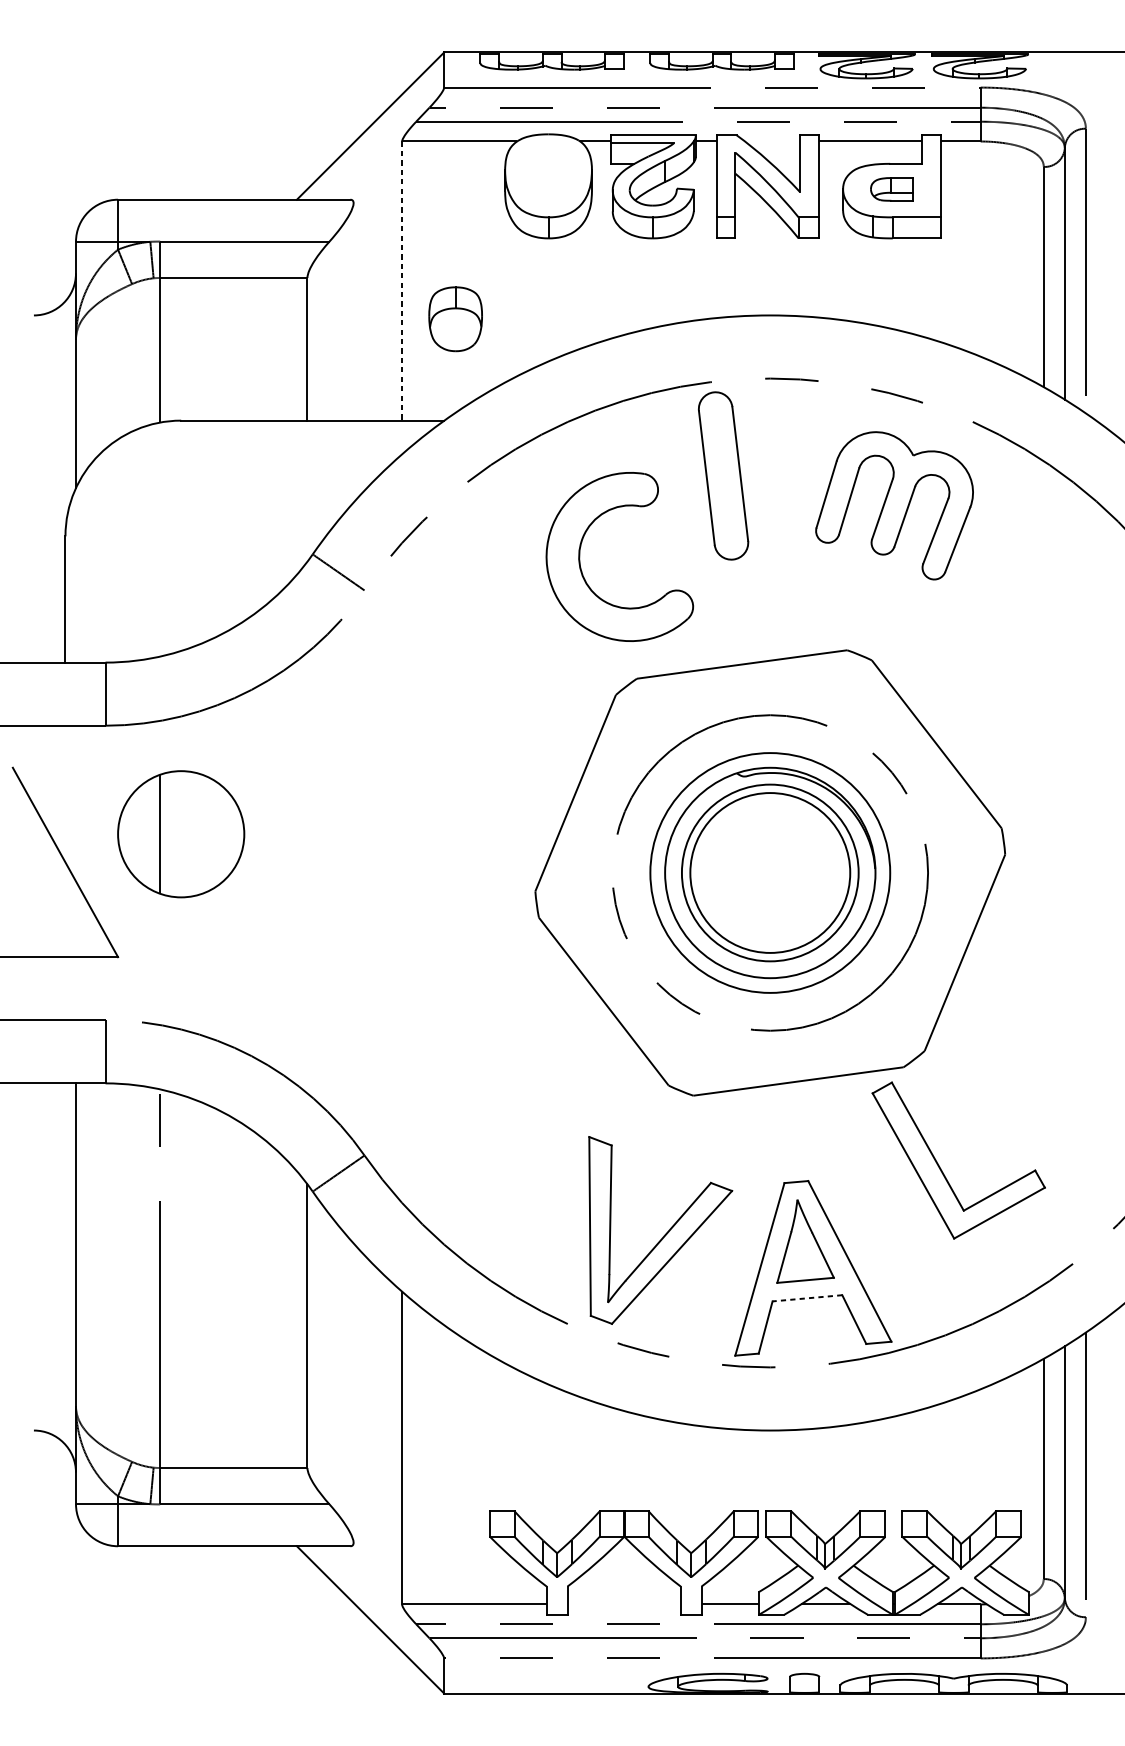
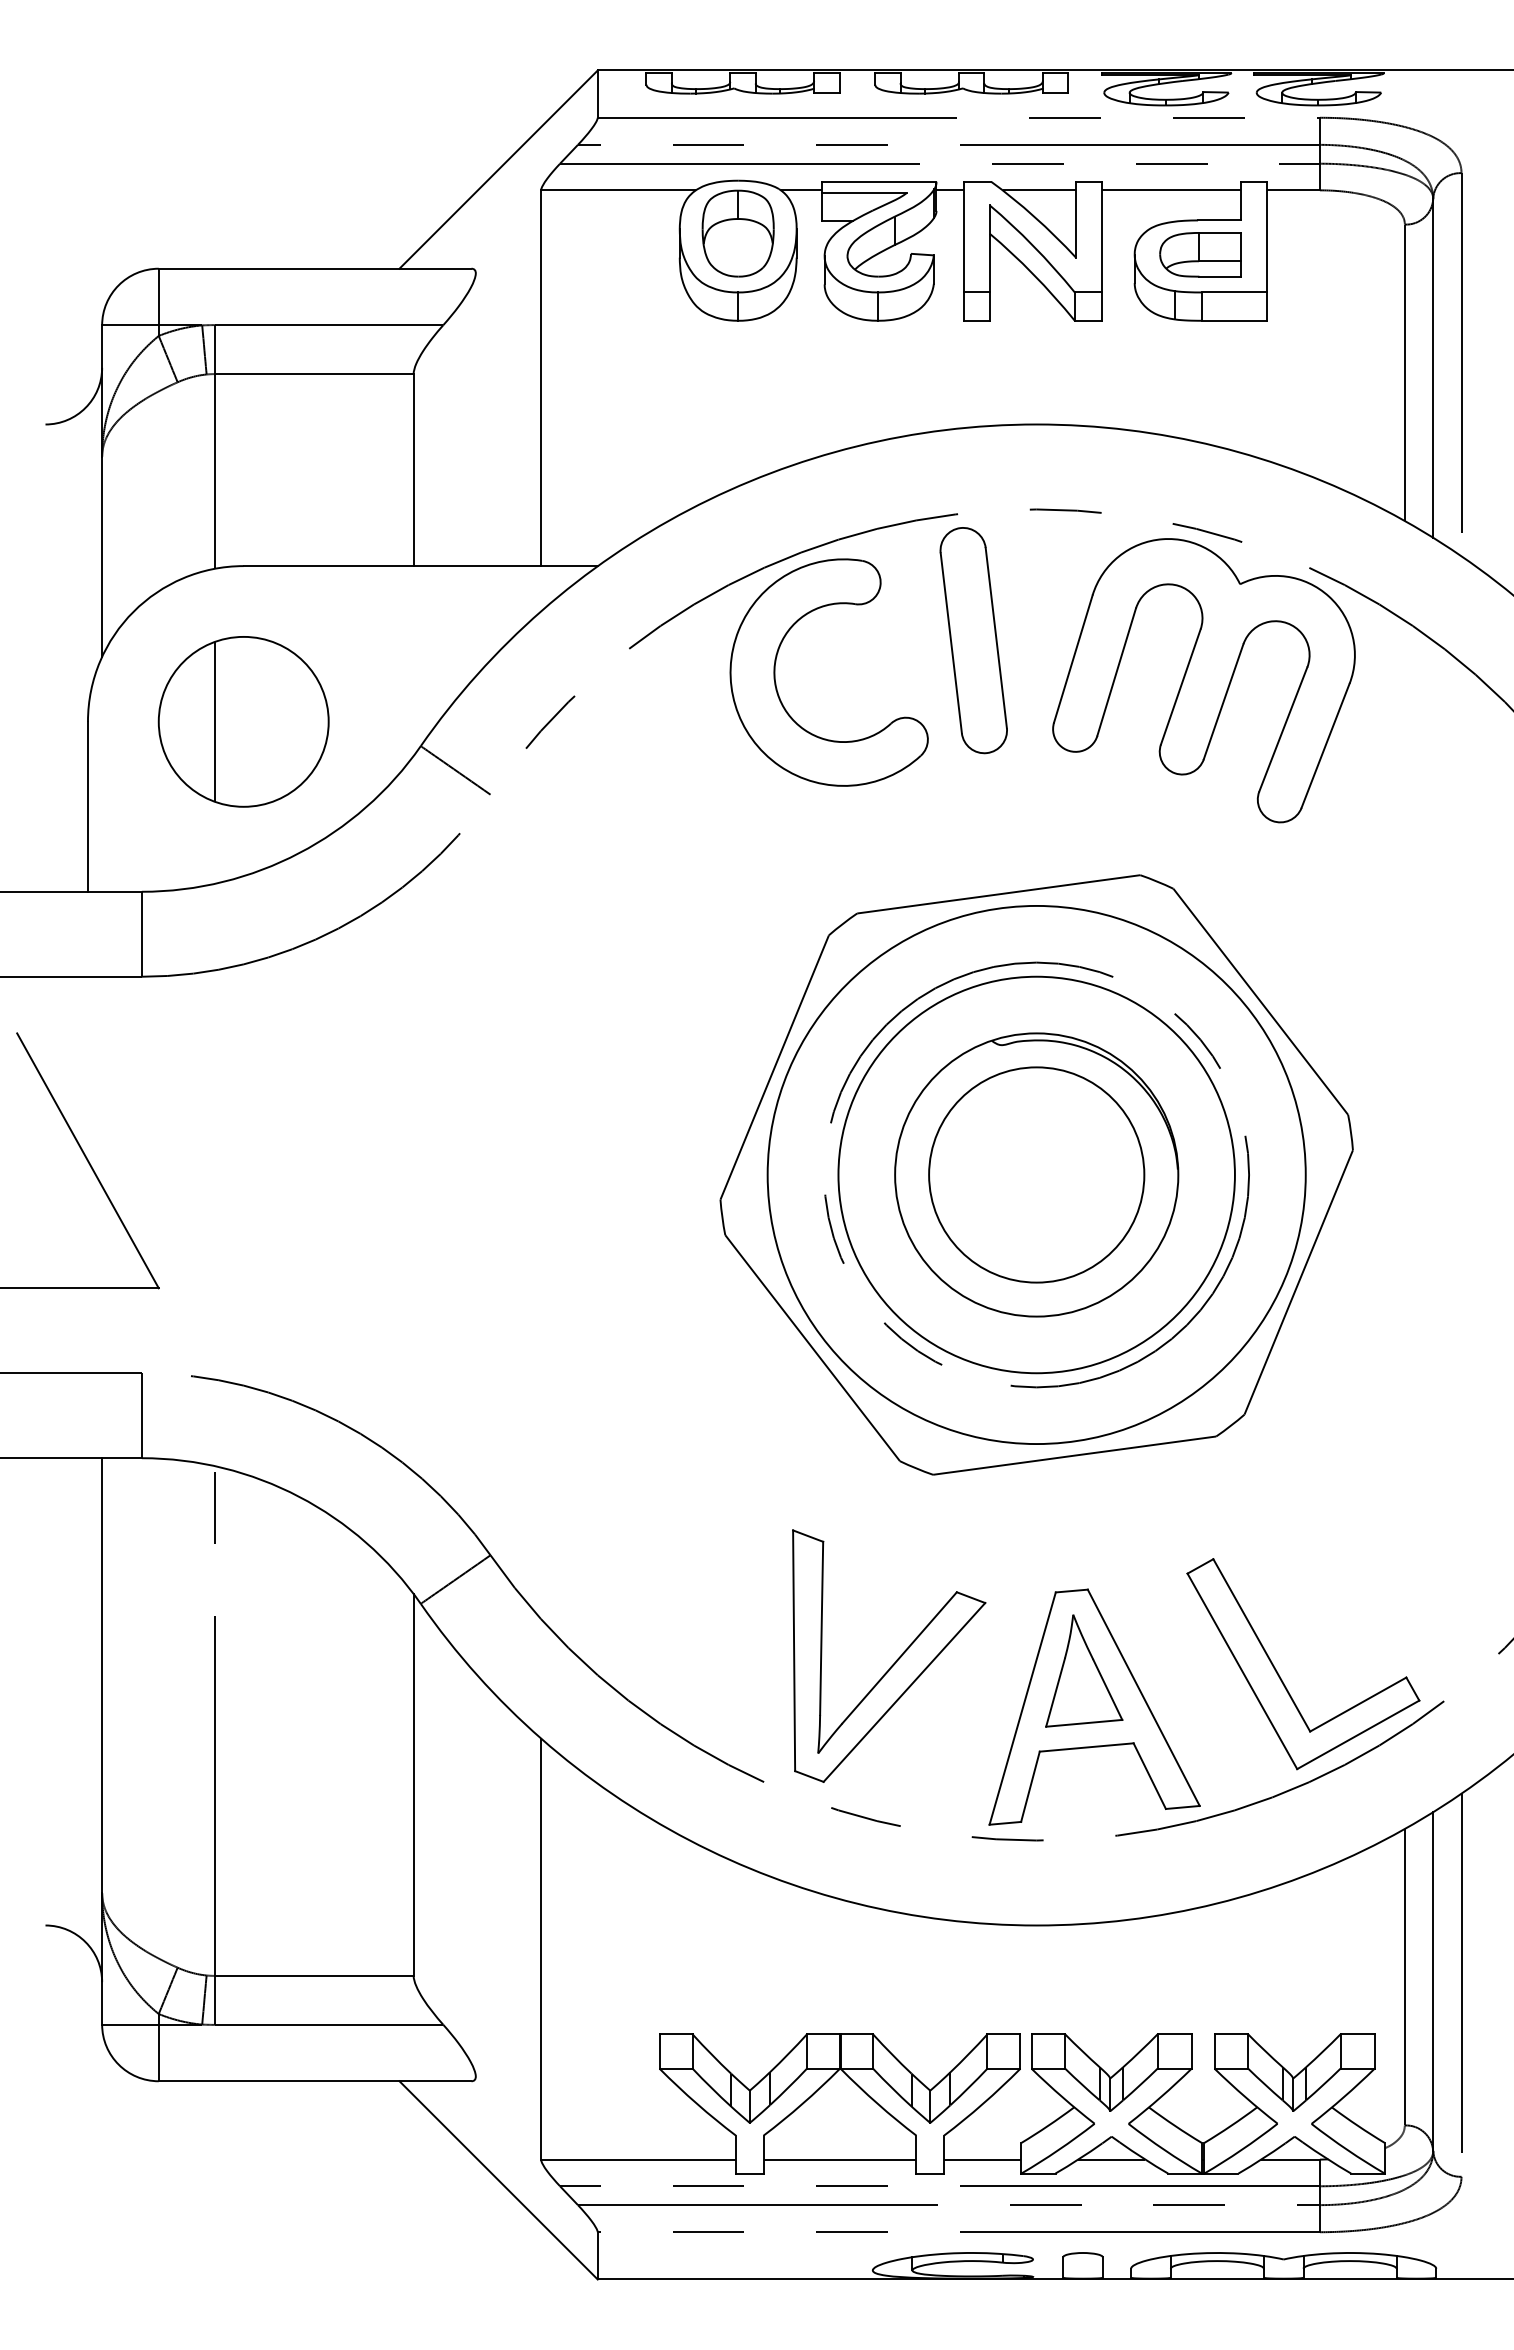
line: (772, 141) -> (1039, 190), added
part: (891, 189) -> (1200, 254), size x1.43
line: (402, 281) -> (541, 378), dashed -> solid
part: (455, 319) -> (737, 233), moved
part: (894, 505) -> (1203, 680), size x1.43
part: (580, 549) -> (776, 662), moved
part: (181, 833) -> (243, 721), moved
circle: (770, 872) -> (1036, 1174), size x1.67
circle: (770, 872) -> (1036, 1174), size x1.67
part: (941, 1169) -> (1280, 1676), moved
line: (807, 1298) -> (1086, 1747), dashed -> solid
line: (623, 1604) -> (839, 2159), added

